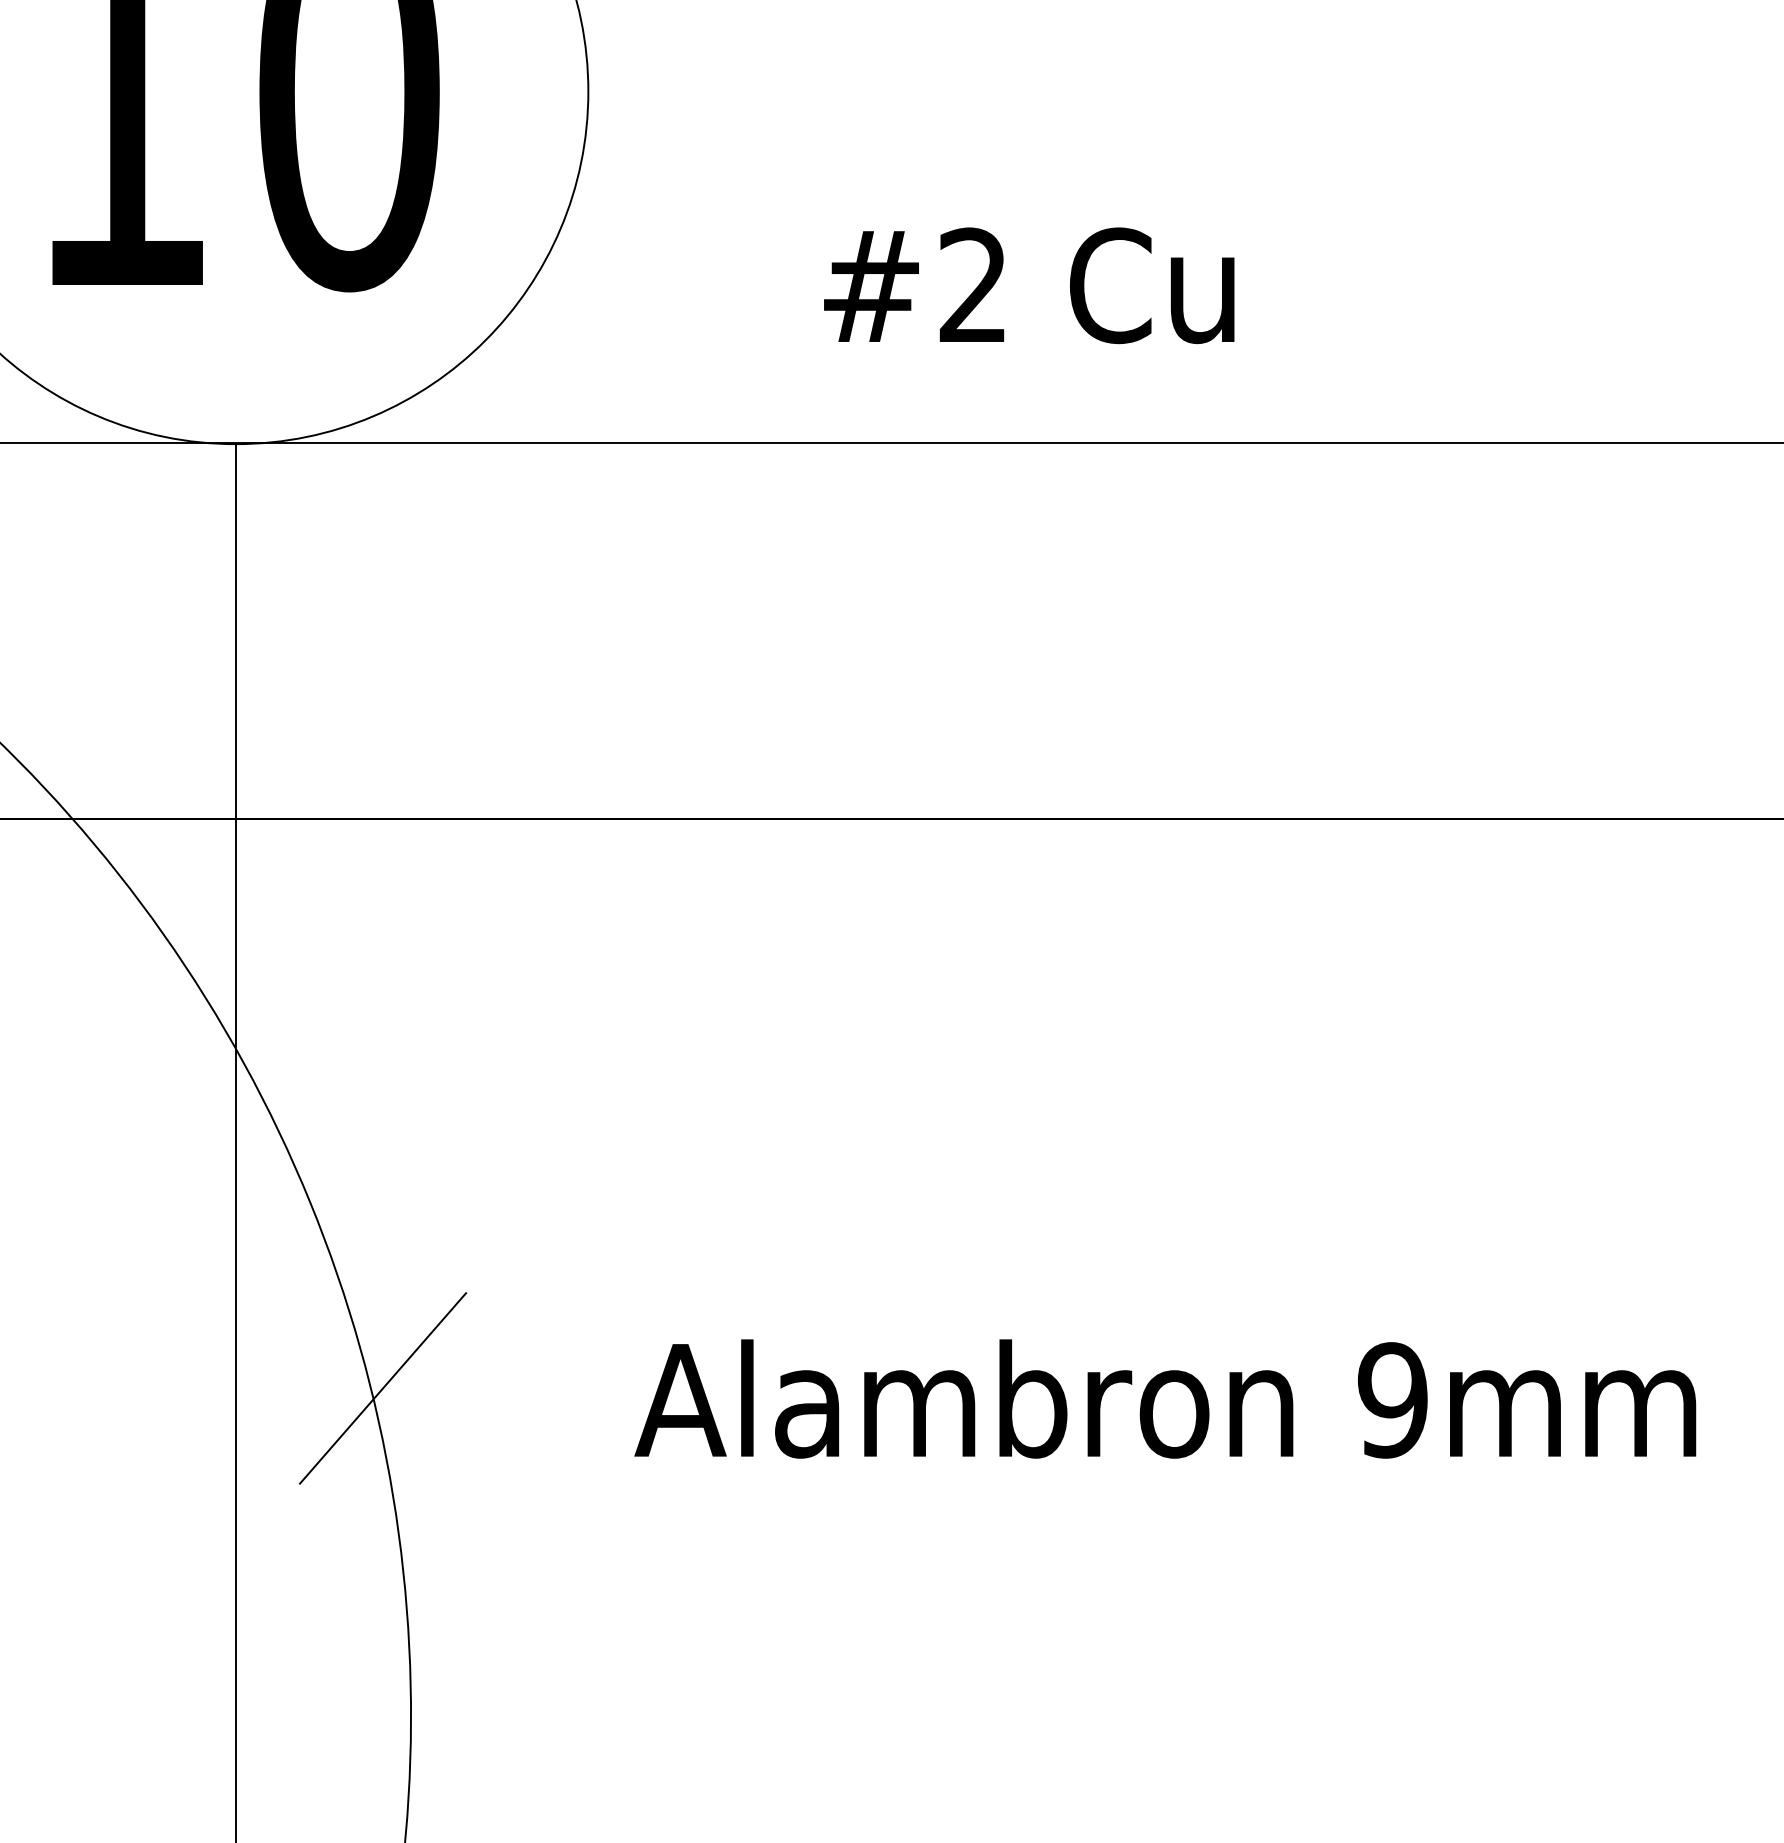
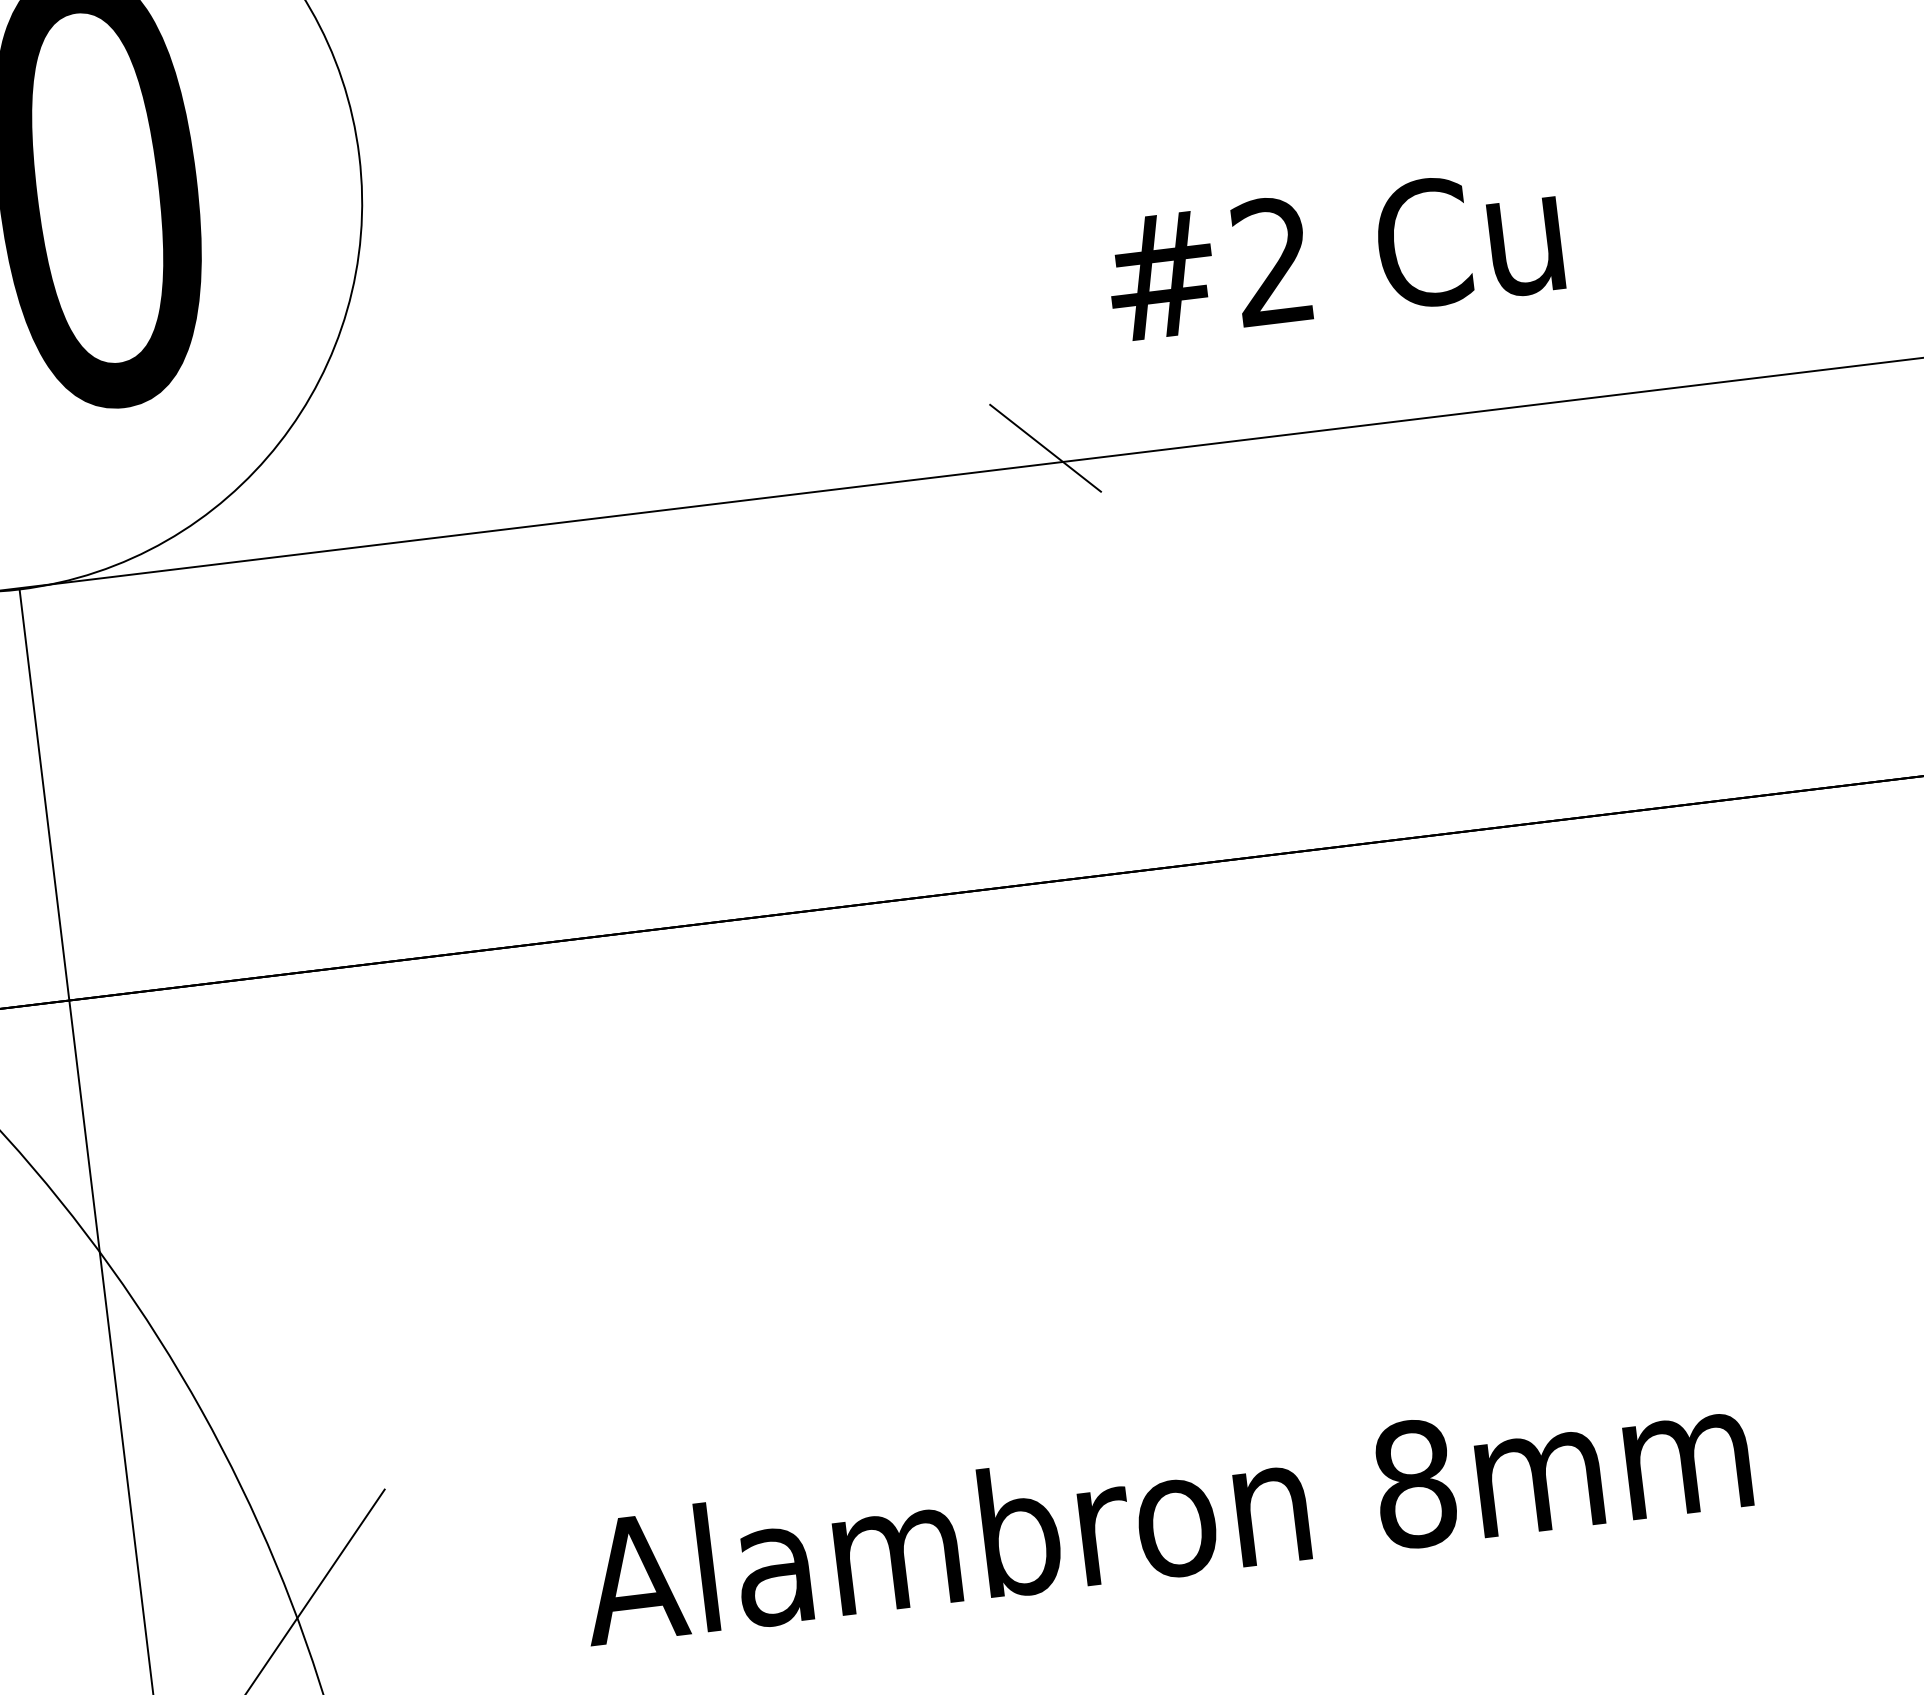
text: (1029, 285) -> (1334, 253), moved
line: (1173, 428) -> (1045, 447), added
text: (1392, 1400) -> (1414, 1484), 9mm -> 8mm

